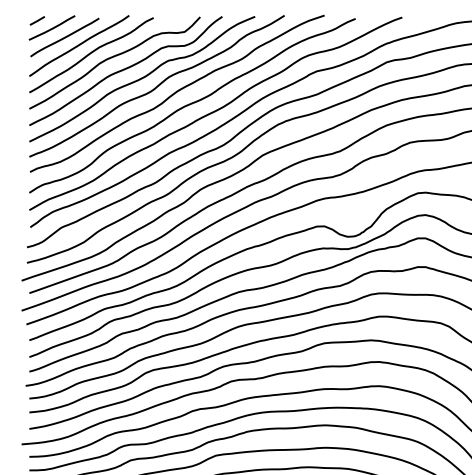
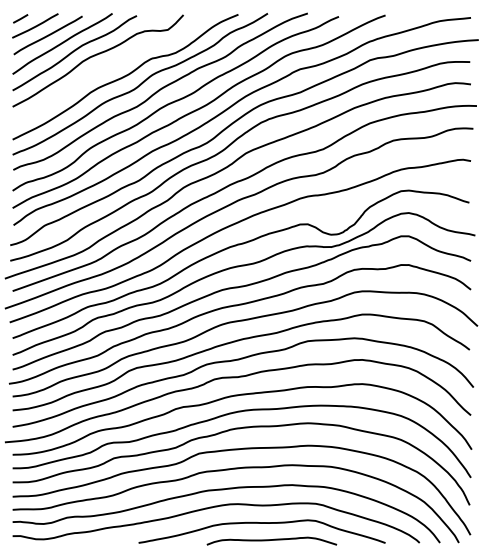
curve: (125, 69) -> (108, 67), removed

